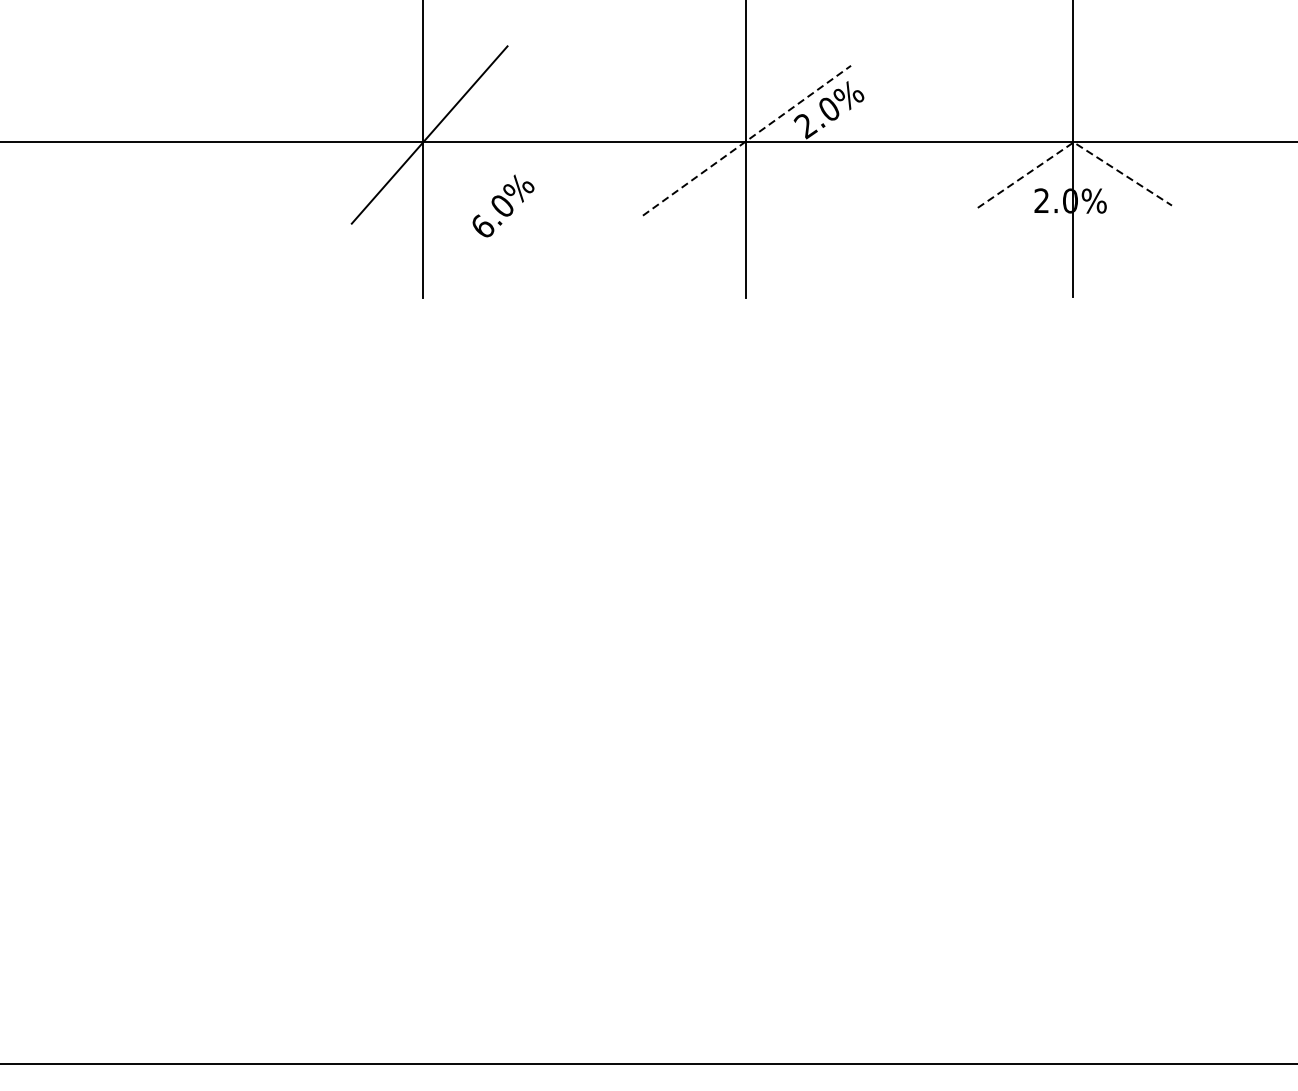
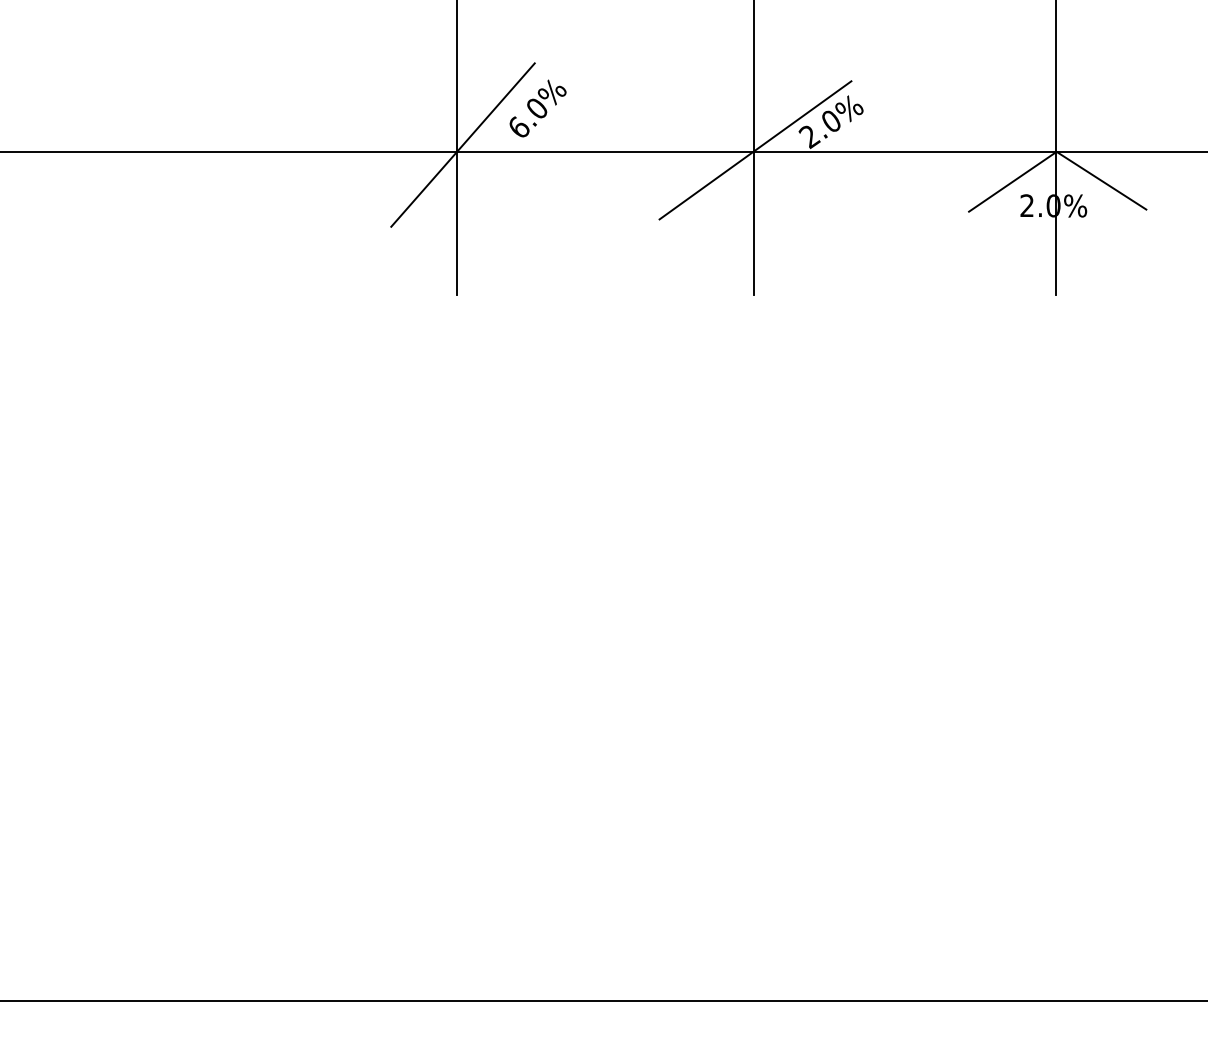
line: (746, 140) -> (755, 150), dashed -> solid
line: (1073, 141) -> (1056, 151), dashed -> solid
text: (502, 205) -> (537, 108), moved

